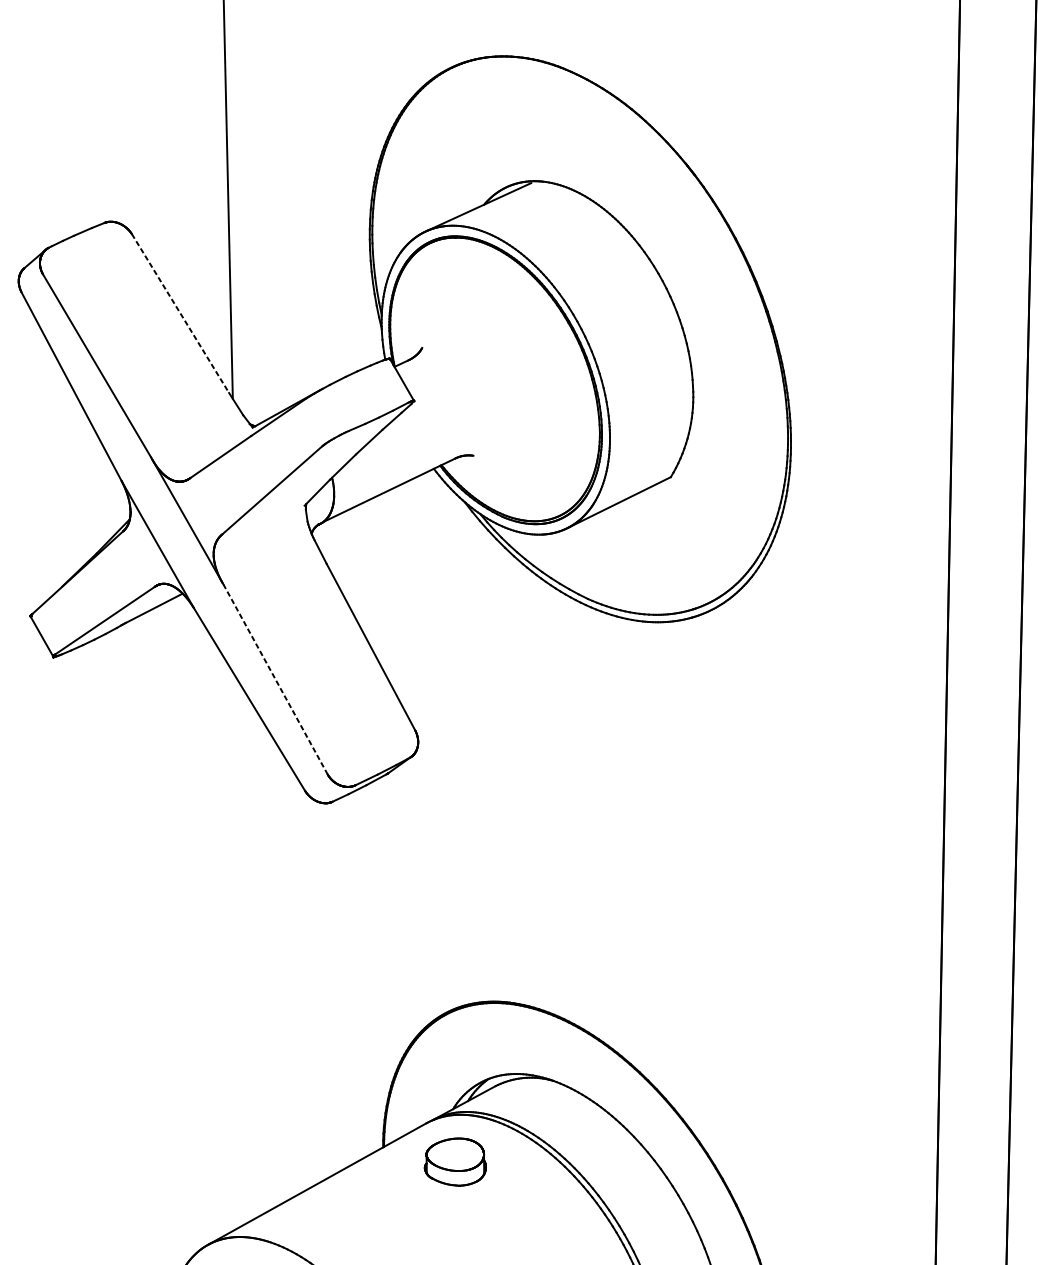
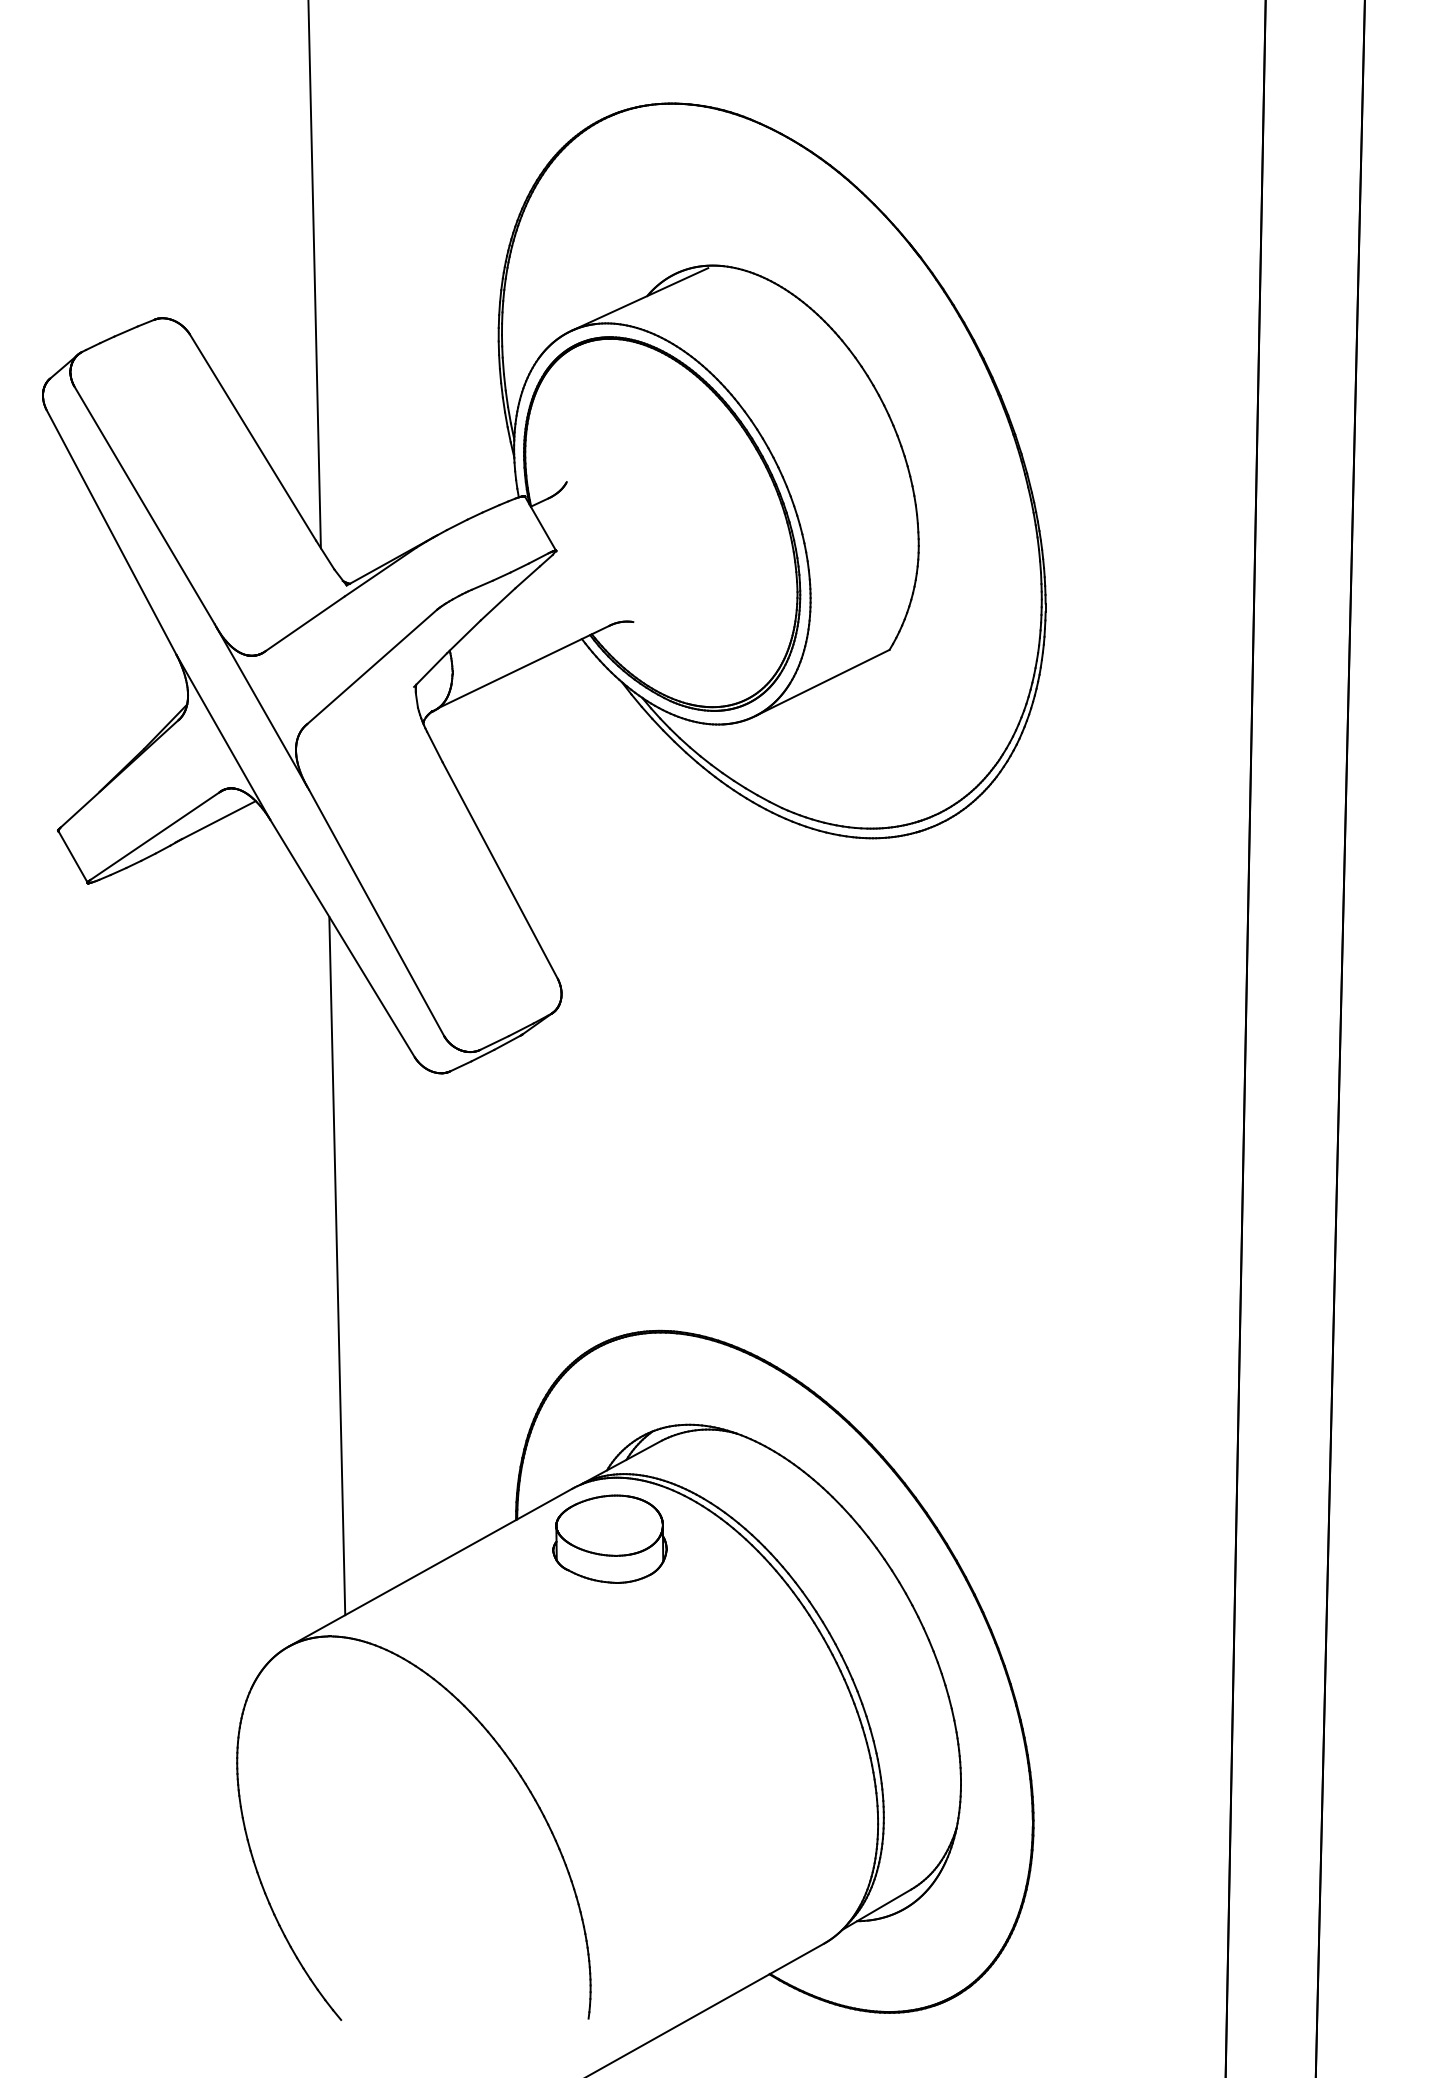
line: (180, 313) -> (252, 437), dashed -> solid
line: (275, 679) -> (376, 912), dashed -> solid
line: (245, 952) -> (337, 1266), added
part: (455, 1161) -> (609, 1538), size x1.43

